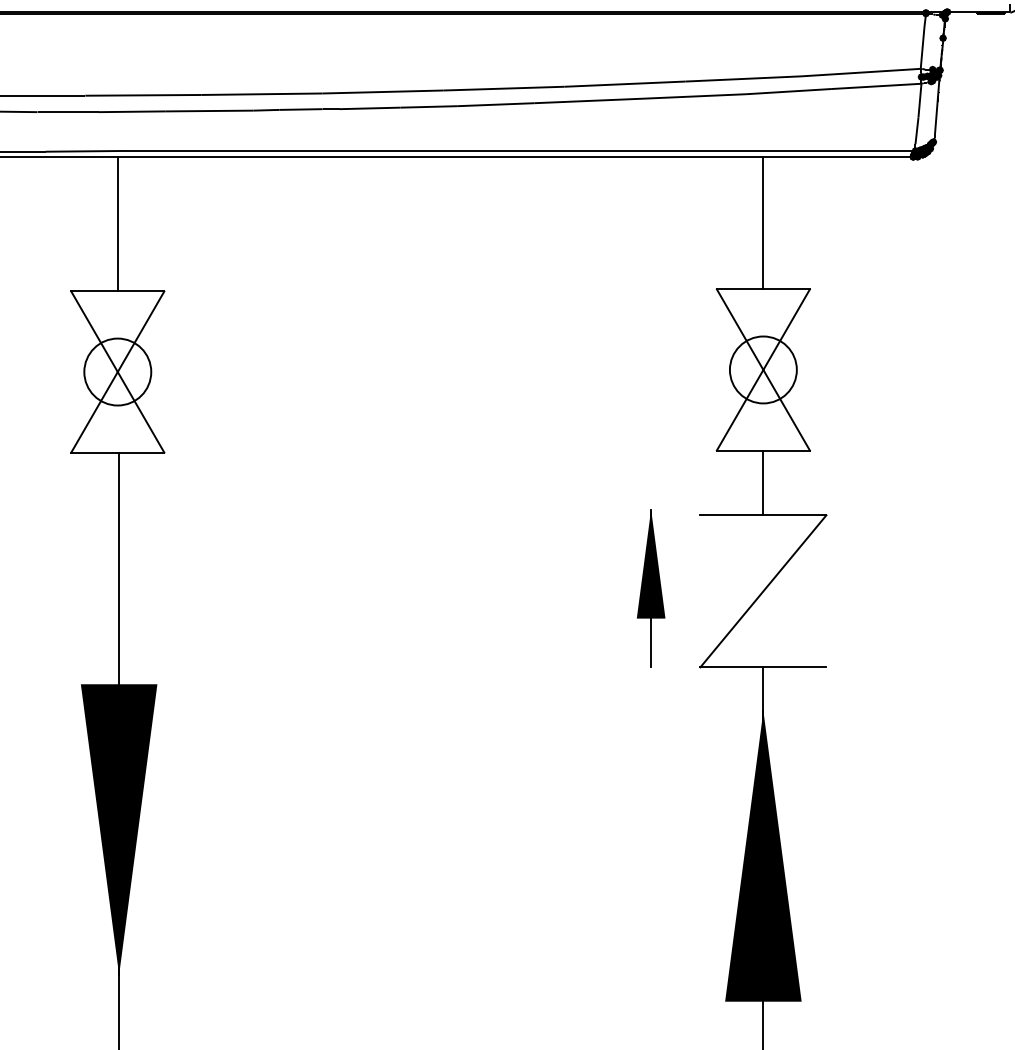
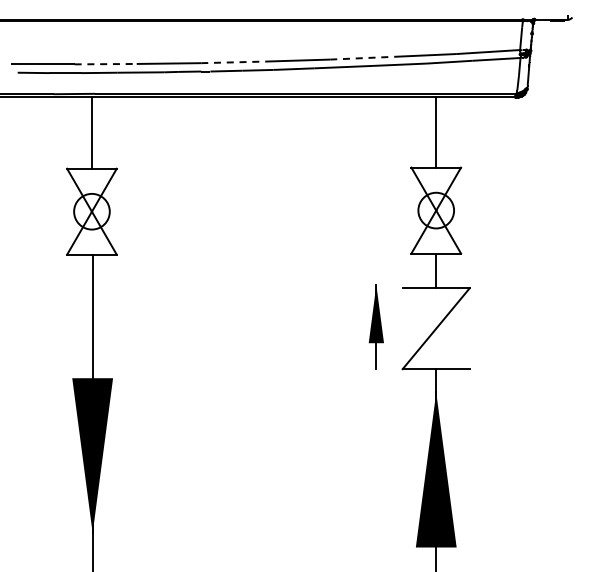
line: (625, 84) -> (362, 58), solid -> dashed
line: (383, 92) -> (233, 62), solid -> dashed
line: (145, 95) -> (106, 64), solid -> dashed

